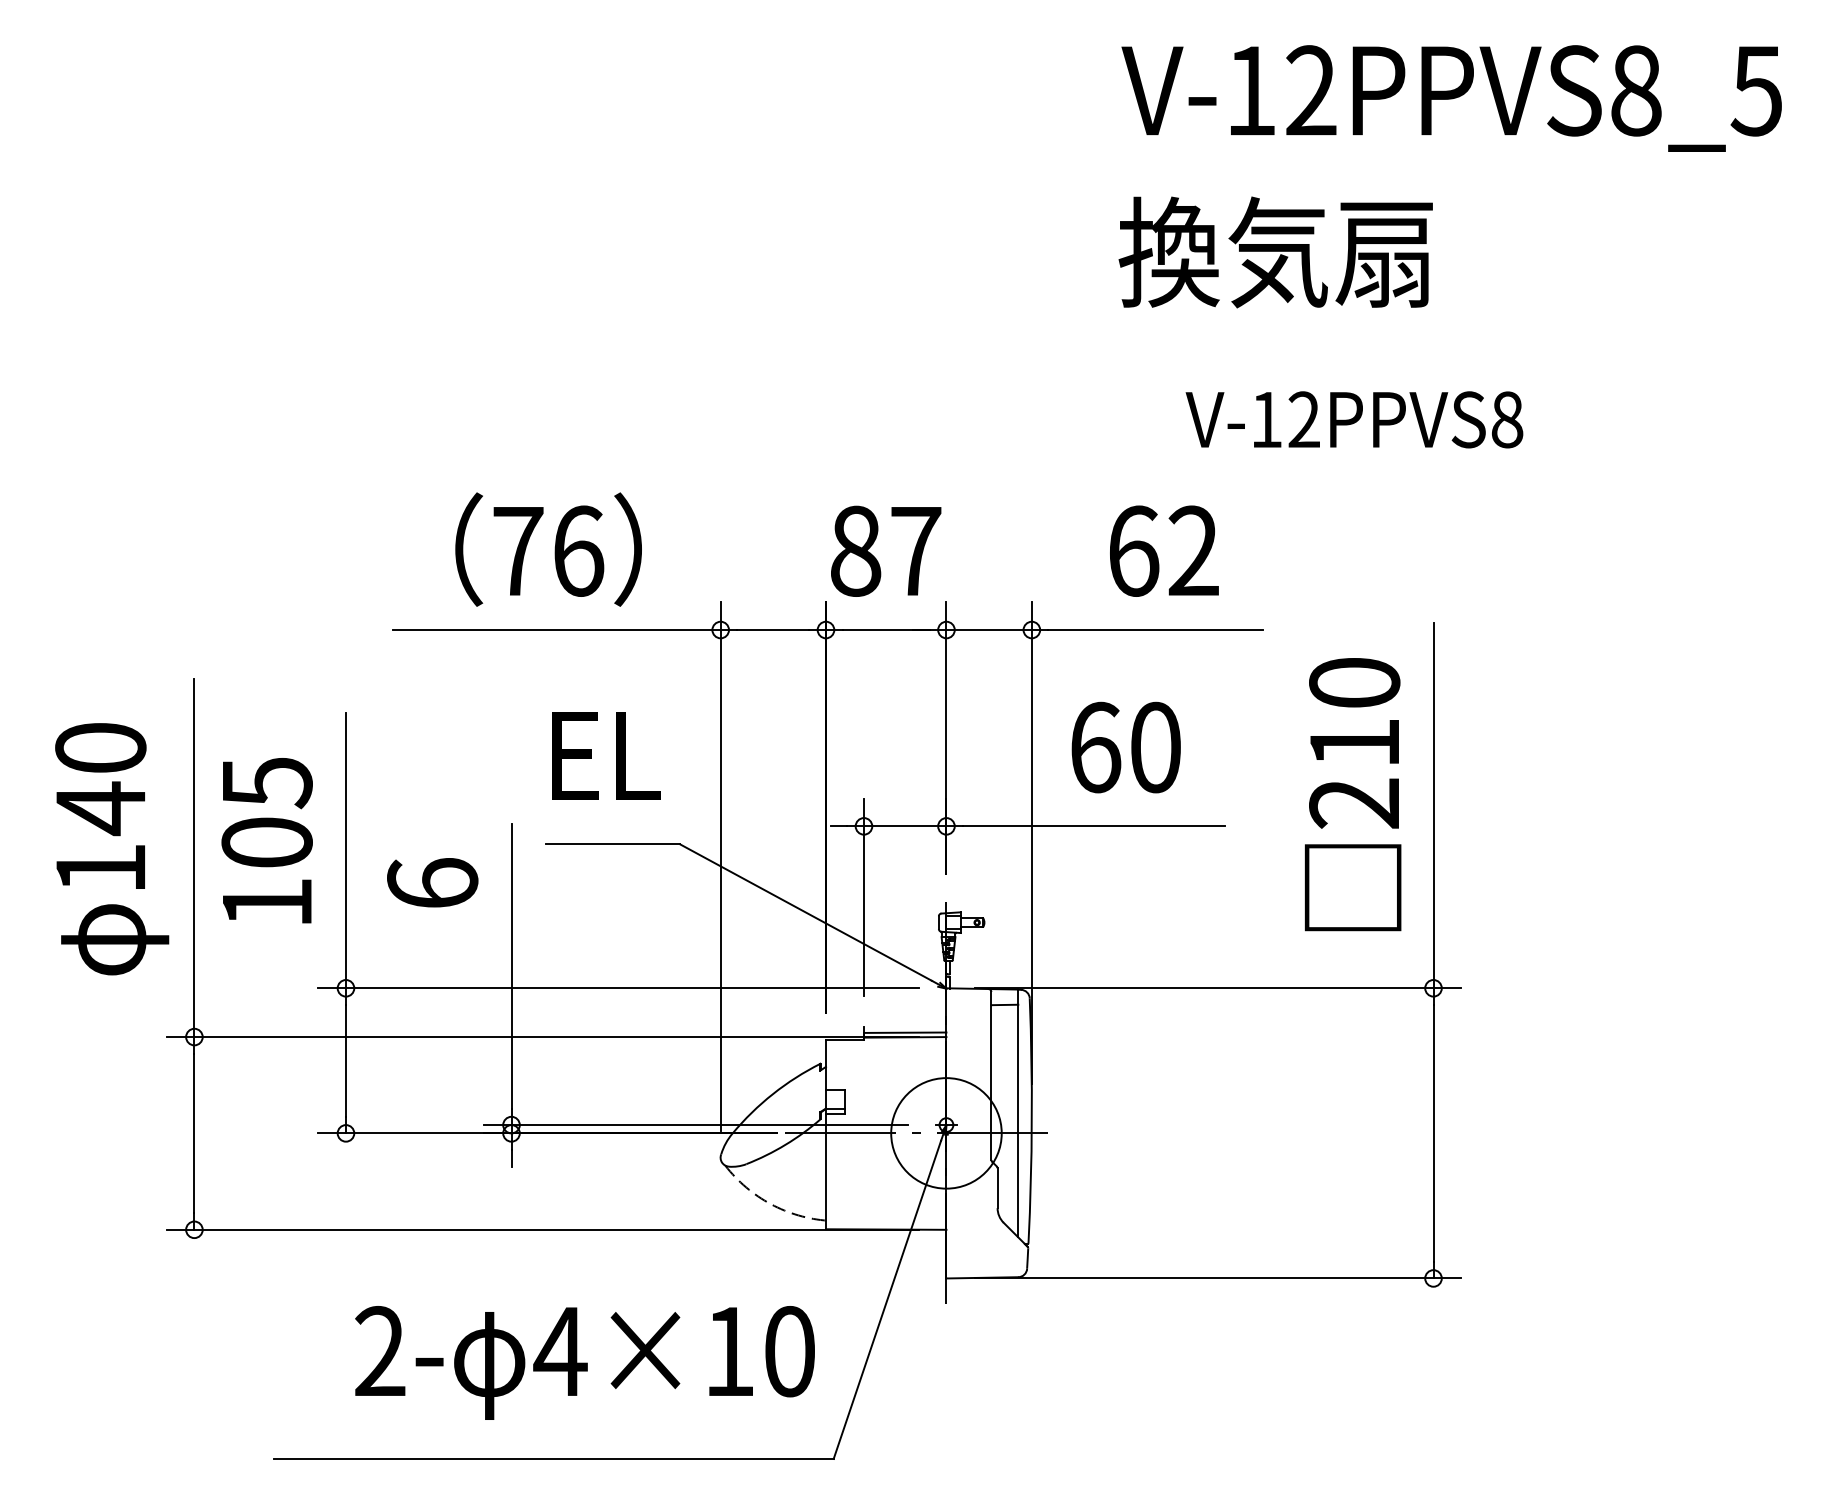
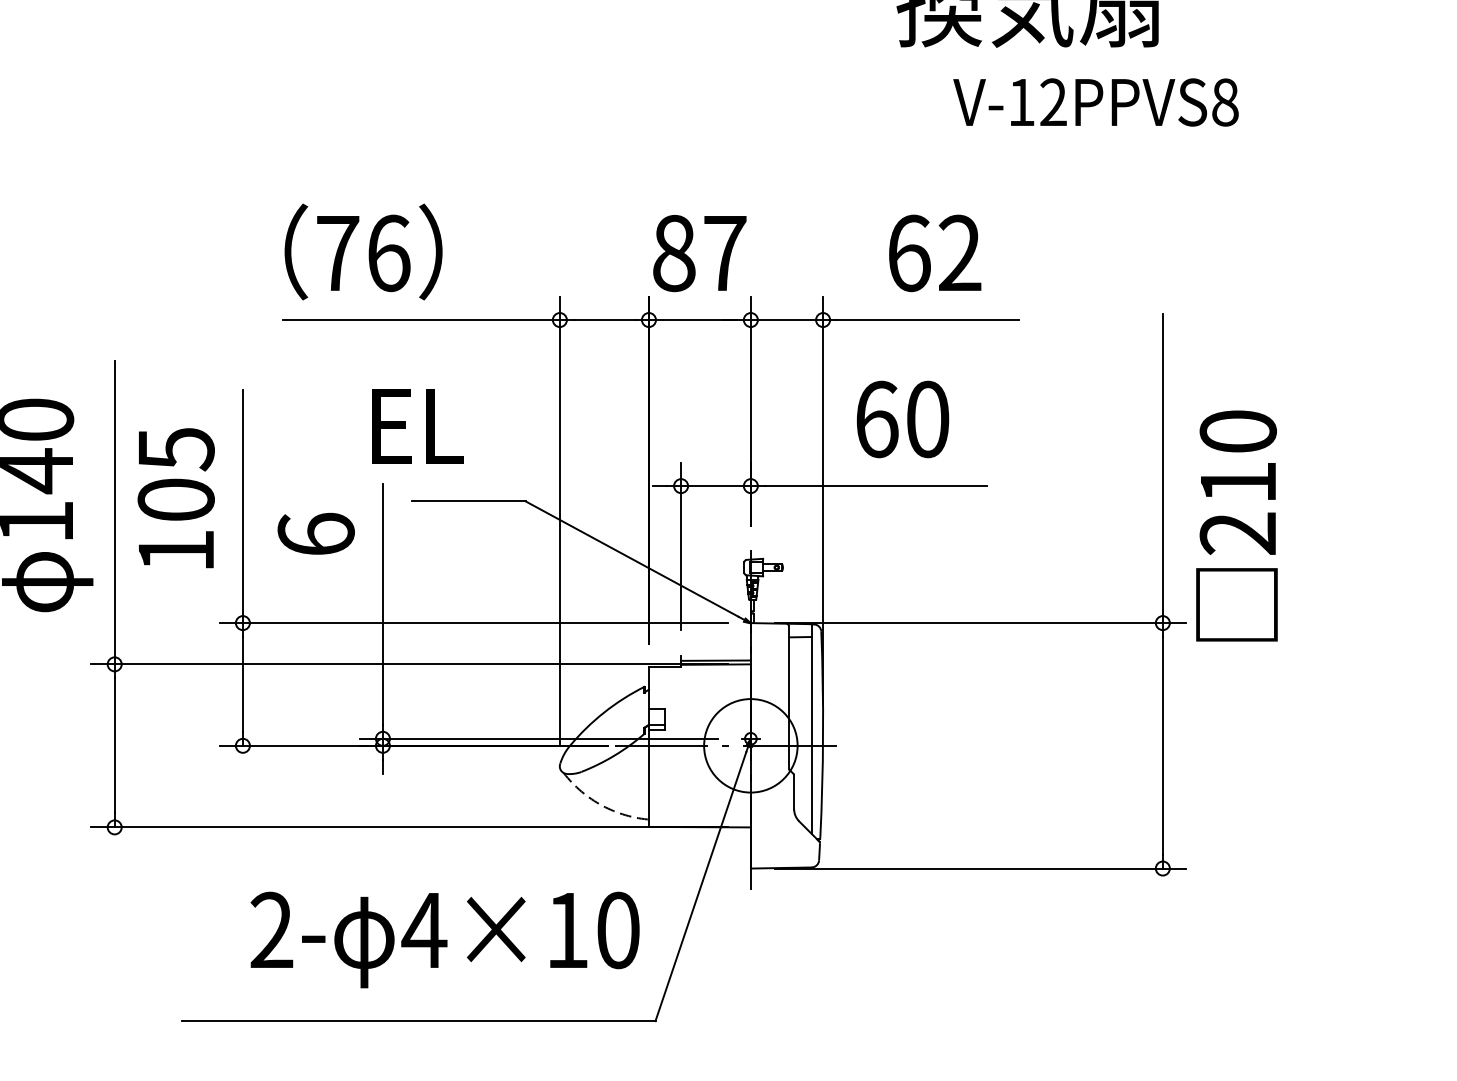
text: (1354, 419) -> (1096, 102), moved
text: (548, 549) -> (363, 251), moved
text: (606, 755) -> (418, 426), moved
text: (1353, 794) -> (1237, 525), moved

